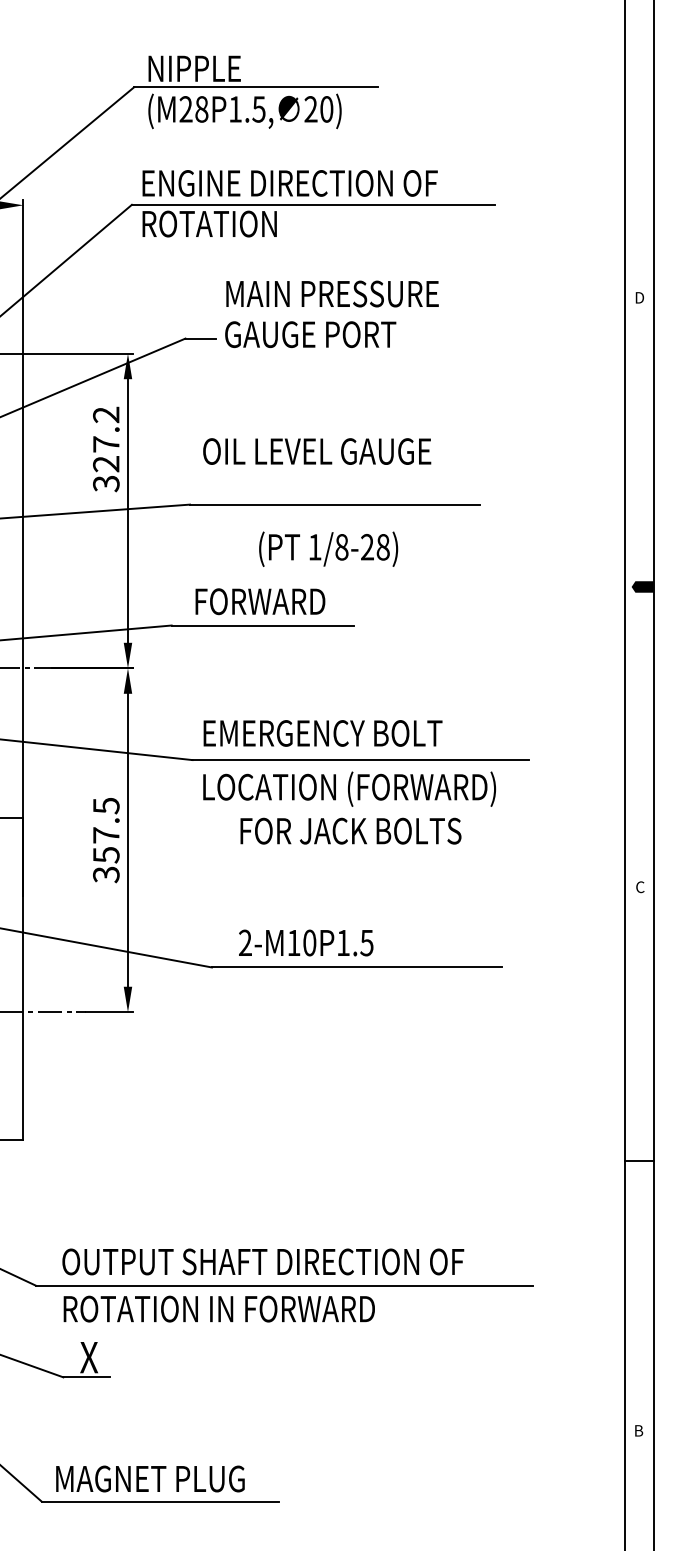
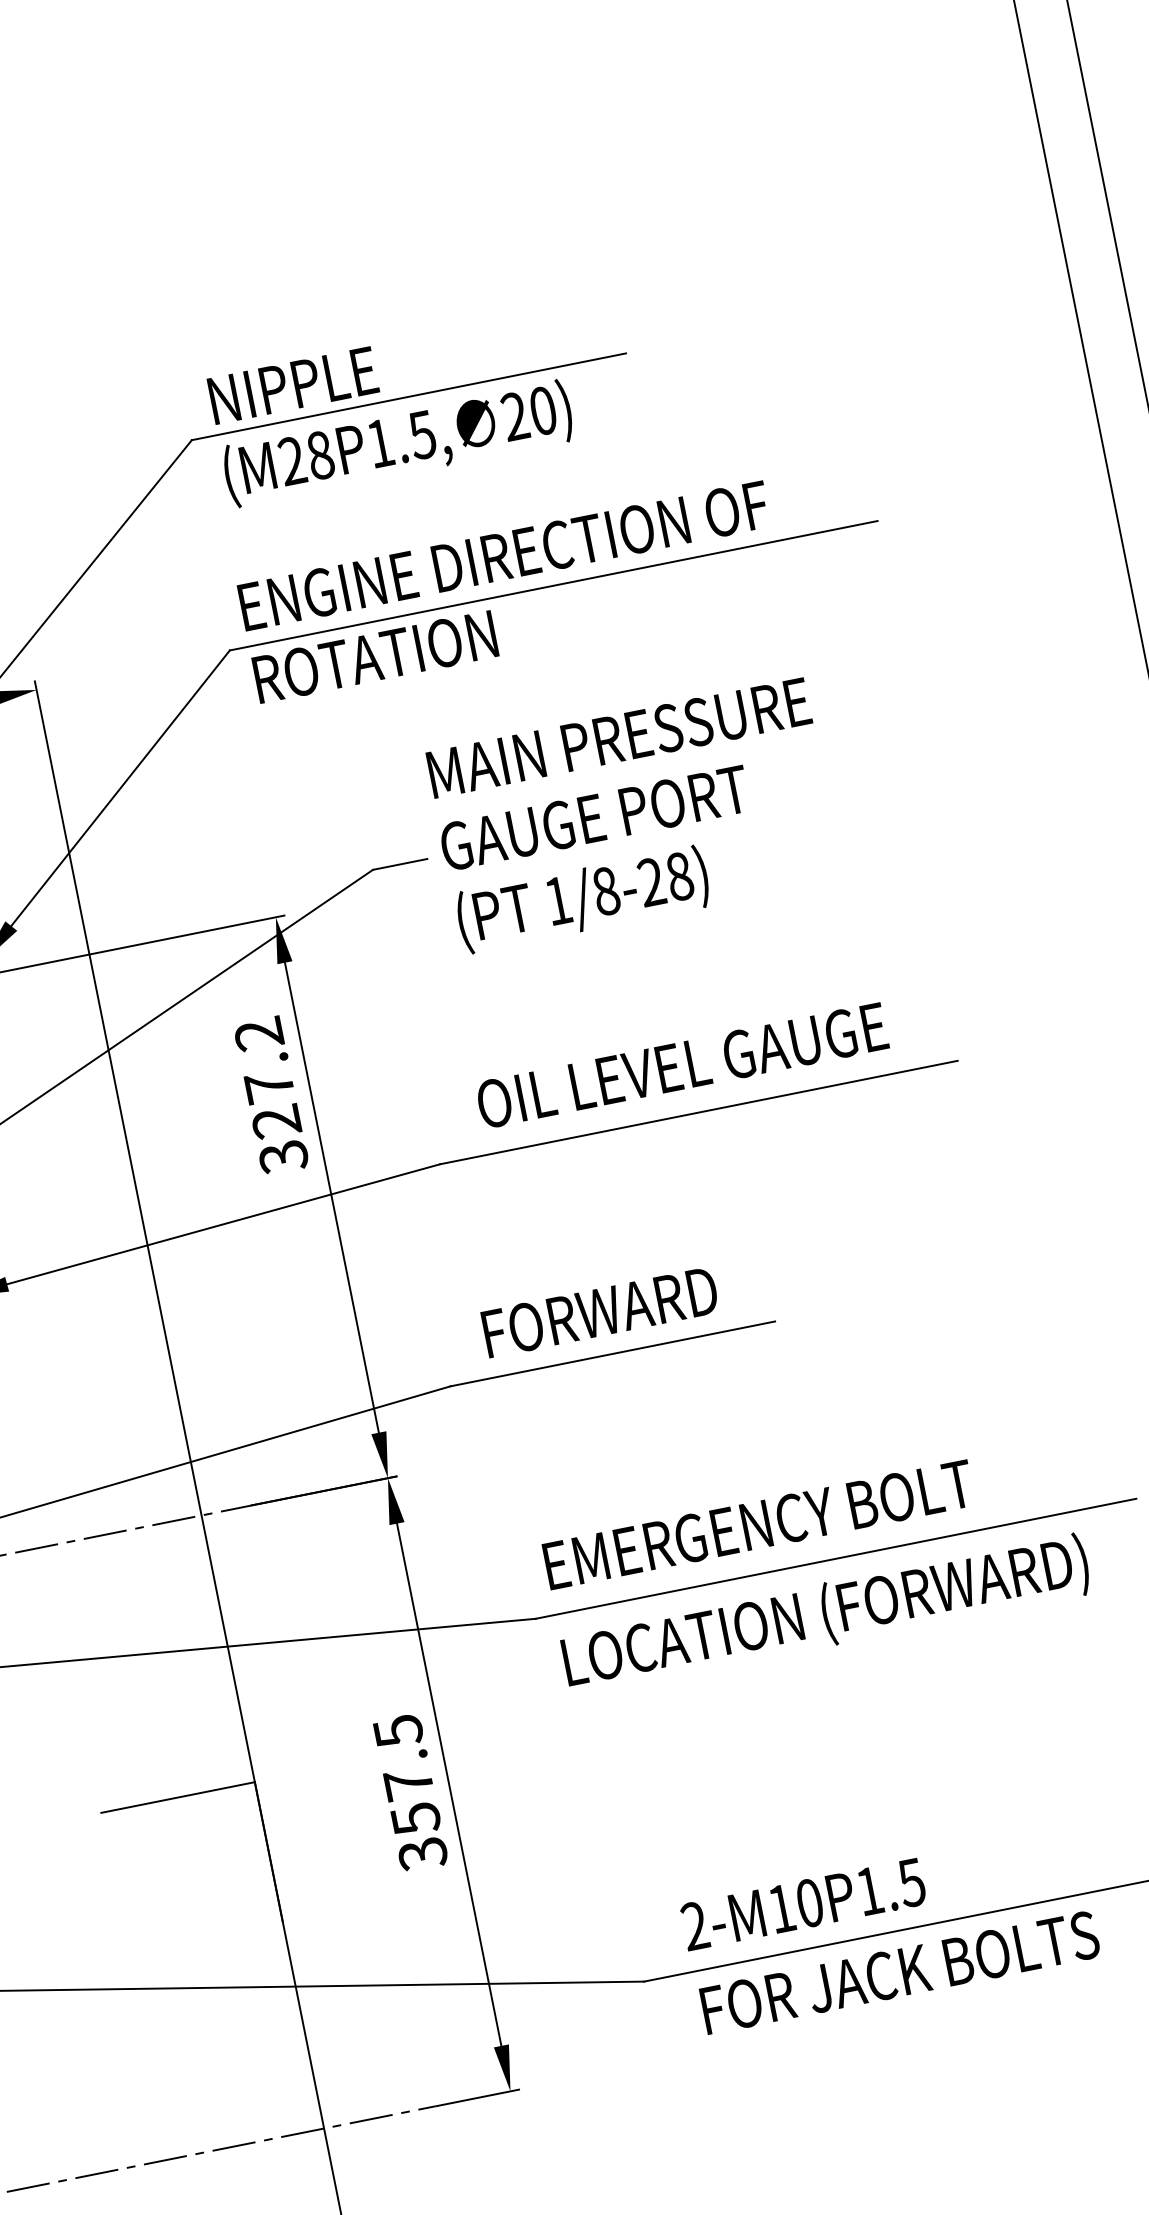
text: (317, 451) -> (682, 1065), moved
text: (328, 548) -> (582, 898), moved
text: (350, 830) -> (899, 1971), moved

